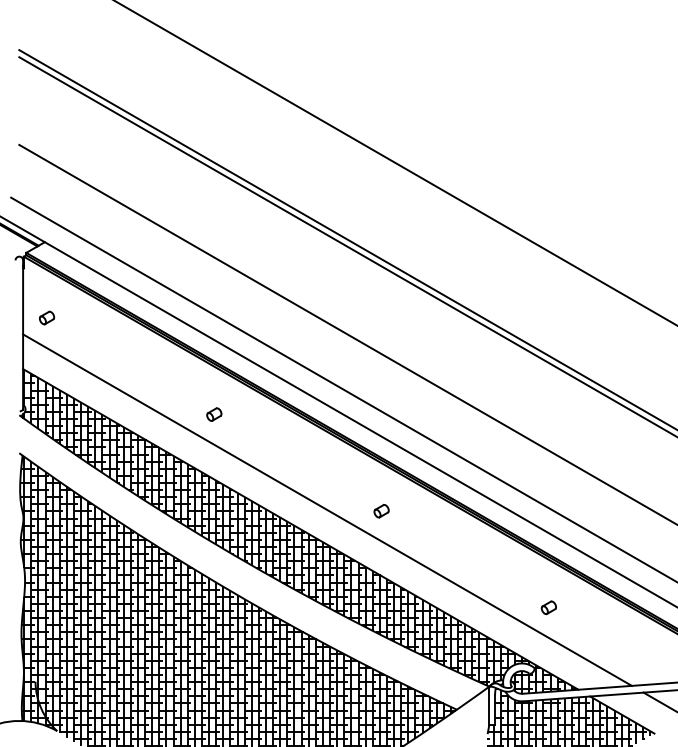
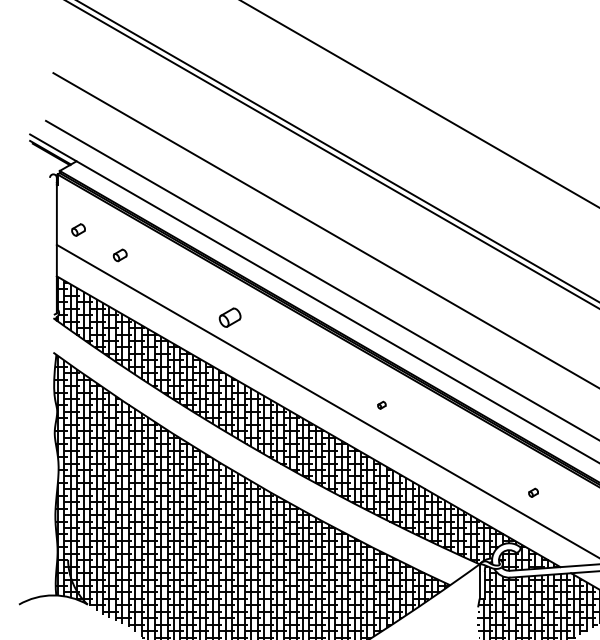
part: (93, 345) -> (120, 254), added
part: (214, 414) -> (230, 317), size x1.6
part: (381, 511) -> (381, 405), size x0.6
part: (548, 607) -> (533, 492), size x0.7

